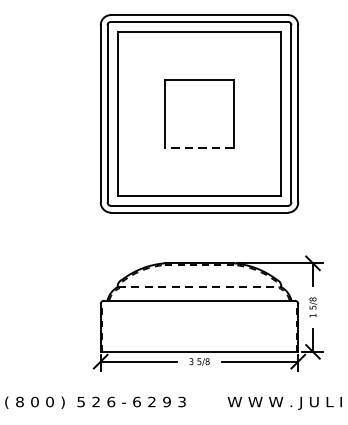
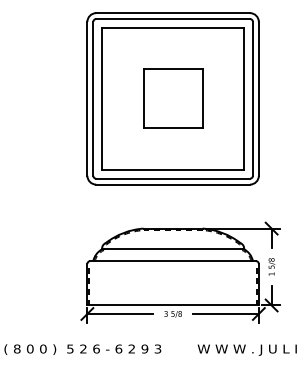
line: (199, 147) -> (173, 128), dashed -> solid
line: (199, 287) -> (173, 249), dashed -> solid

